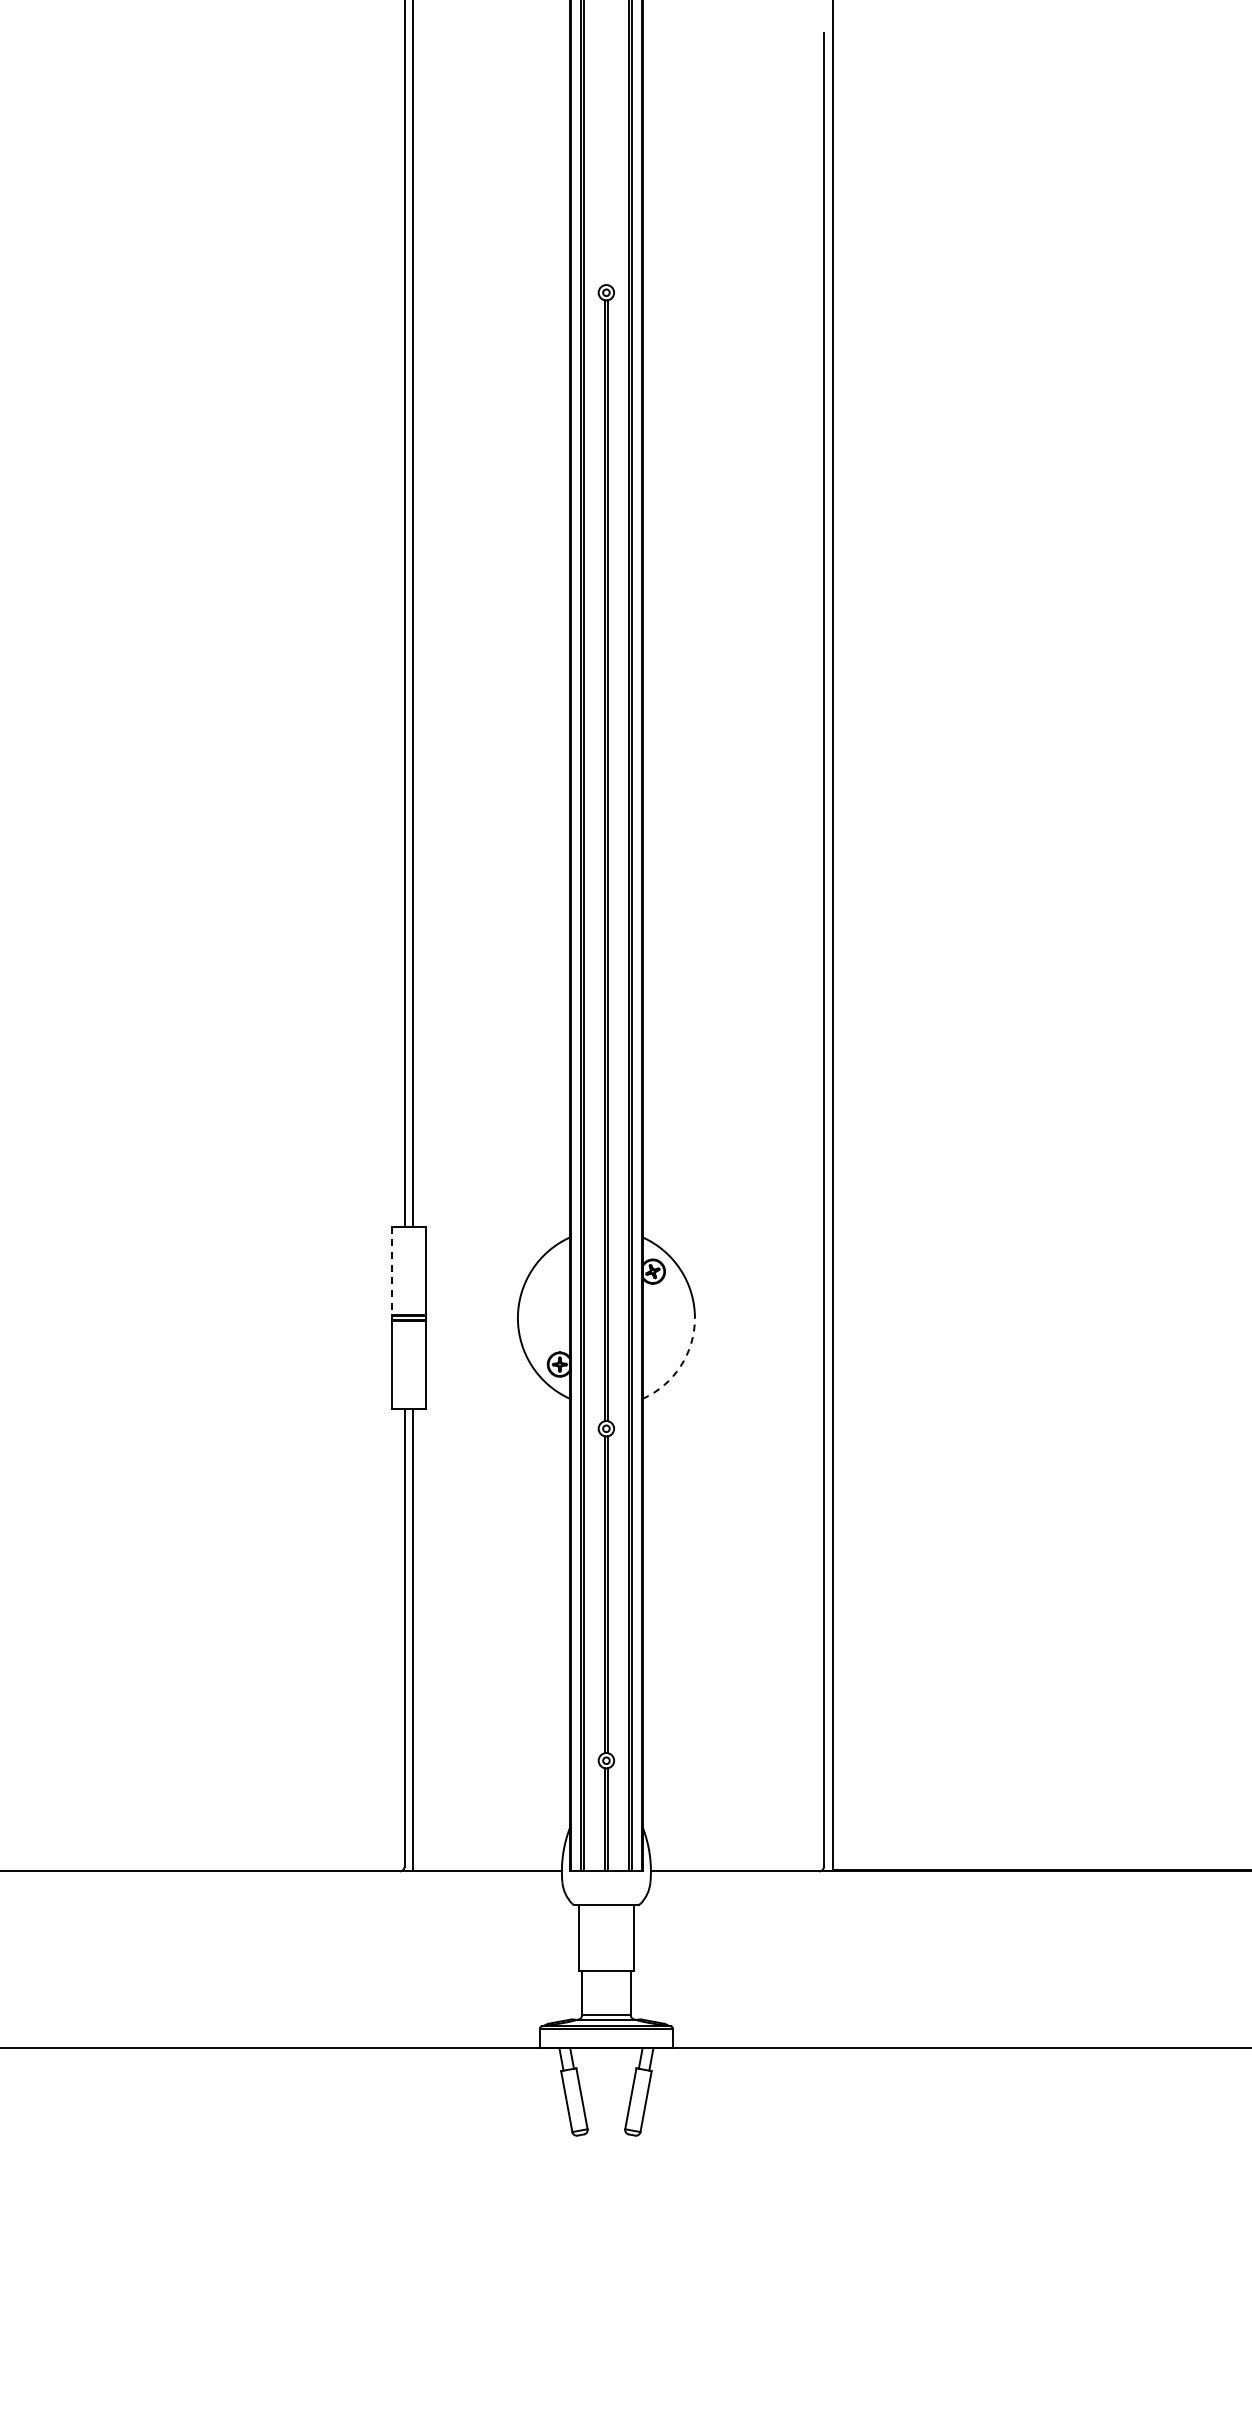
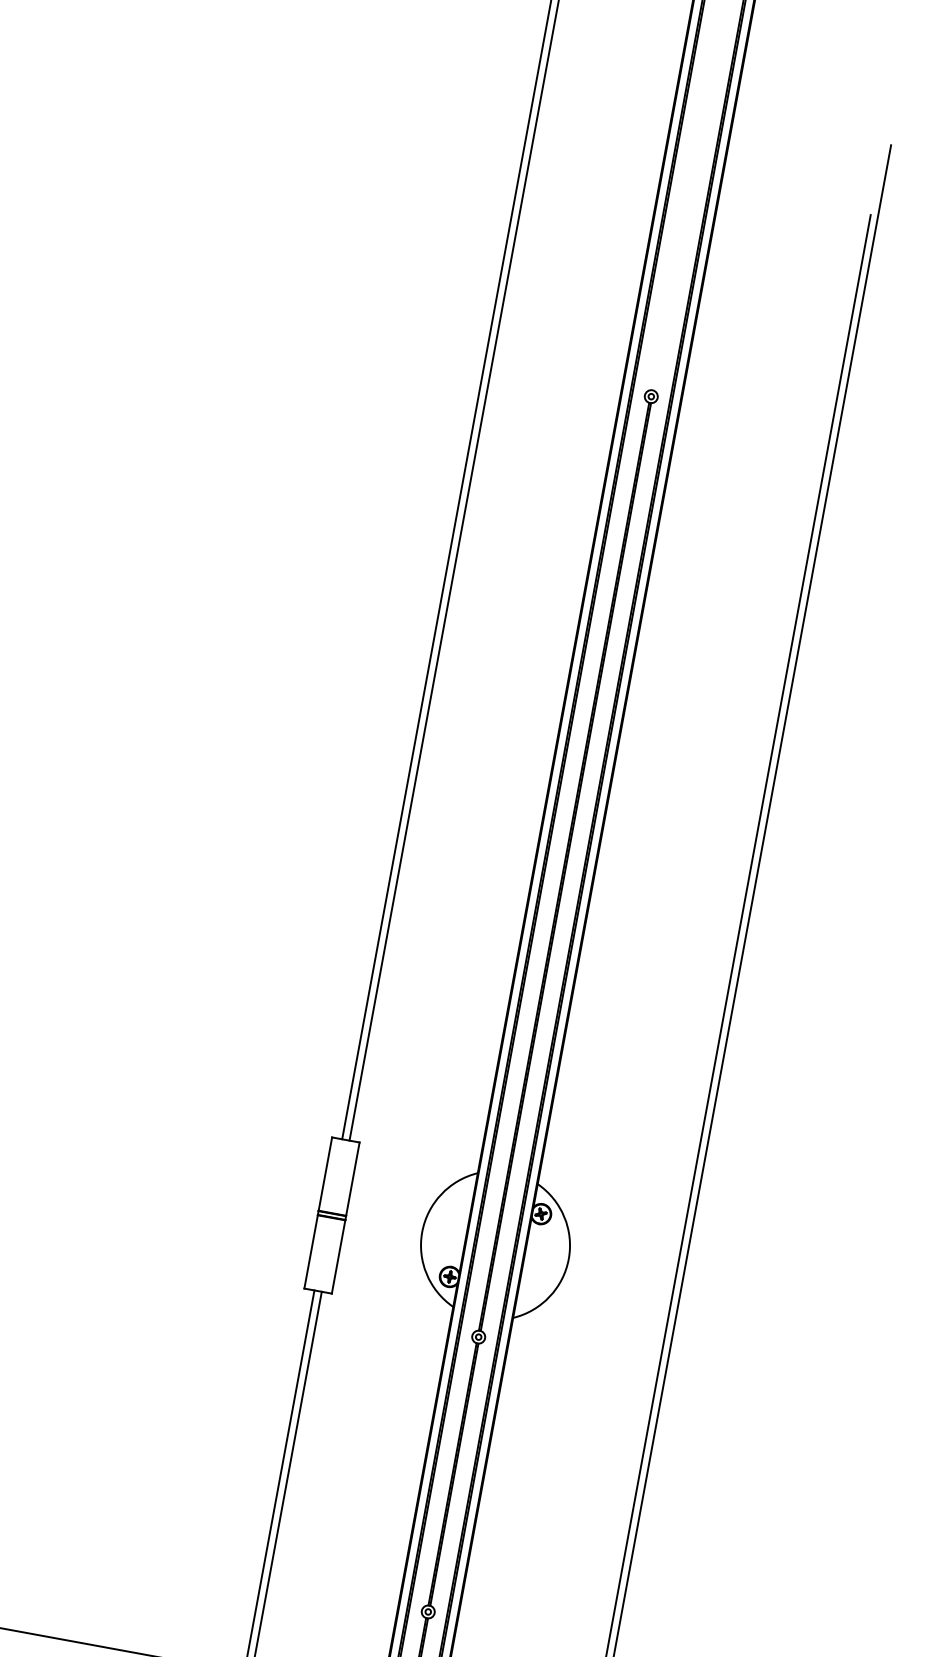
line: (392, 1271) -> (325, 1174), dashed -> solid
arc: (680, 1366) -> (549, 1296), dashed -> solid

